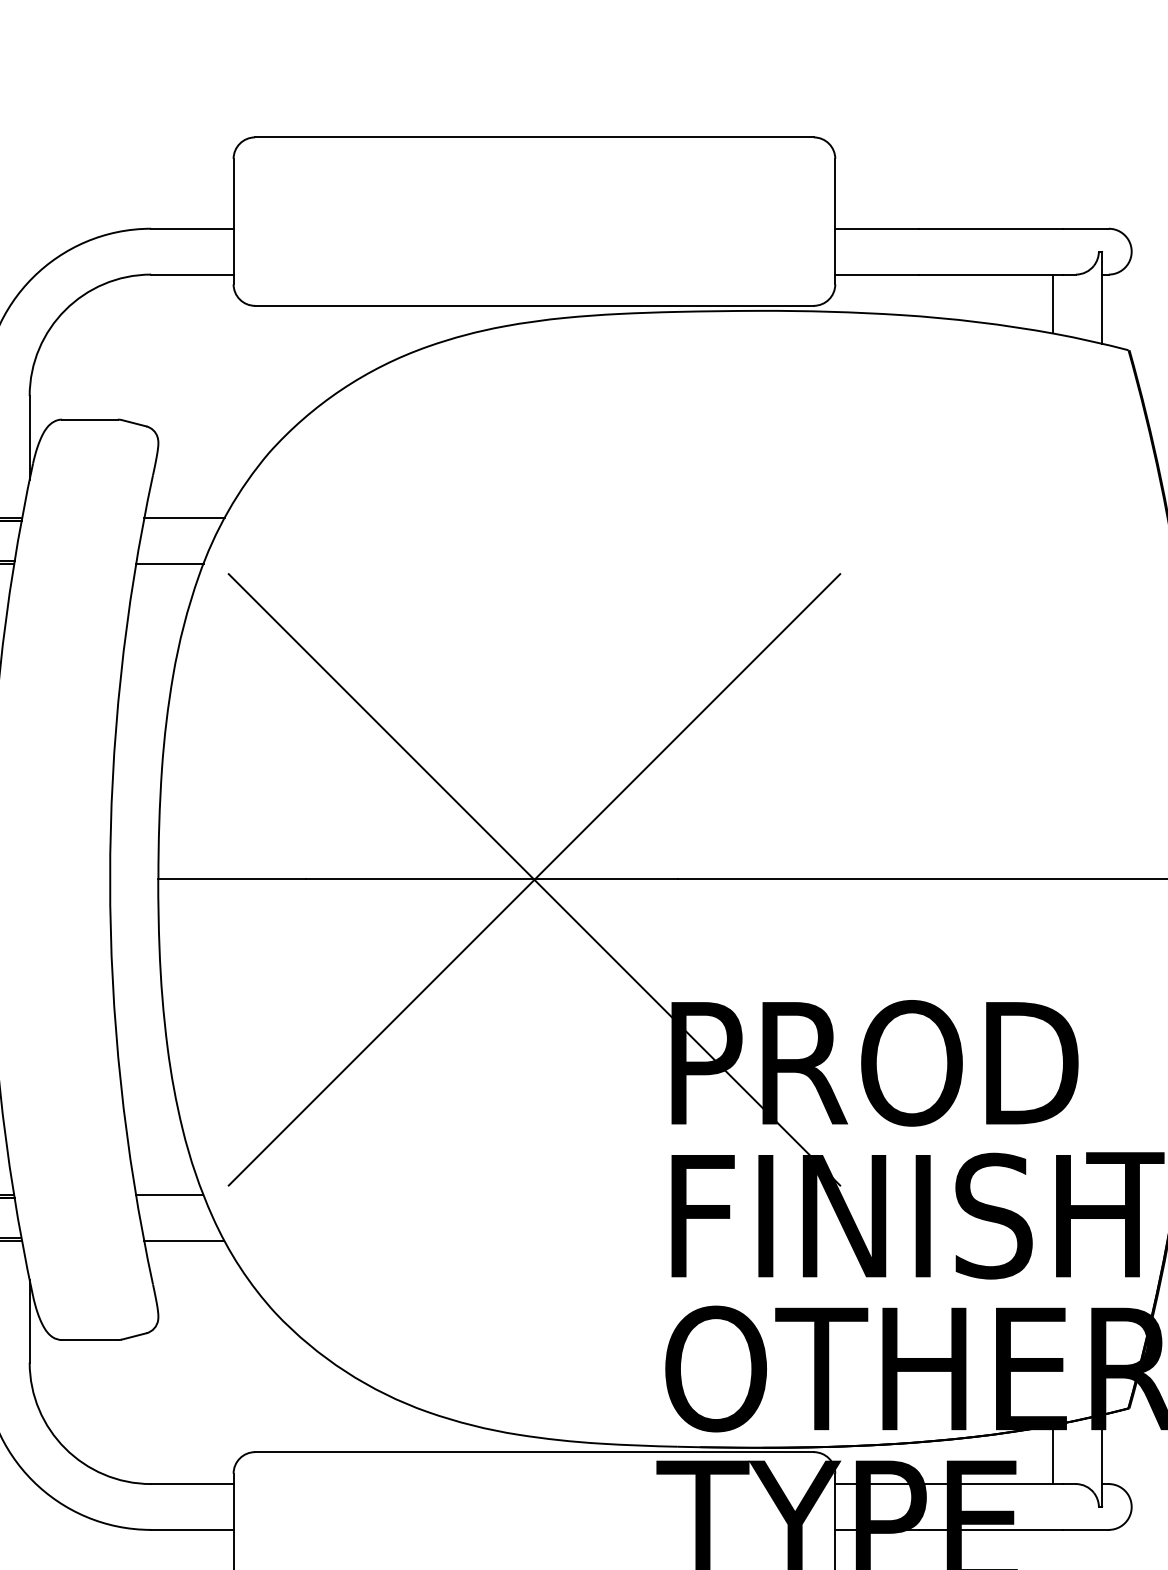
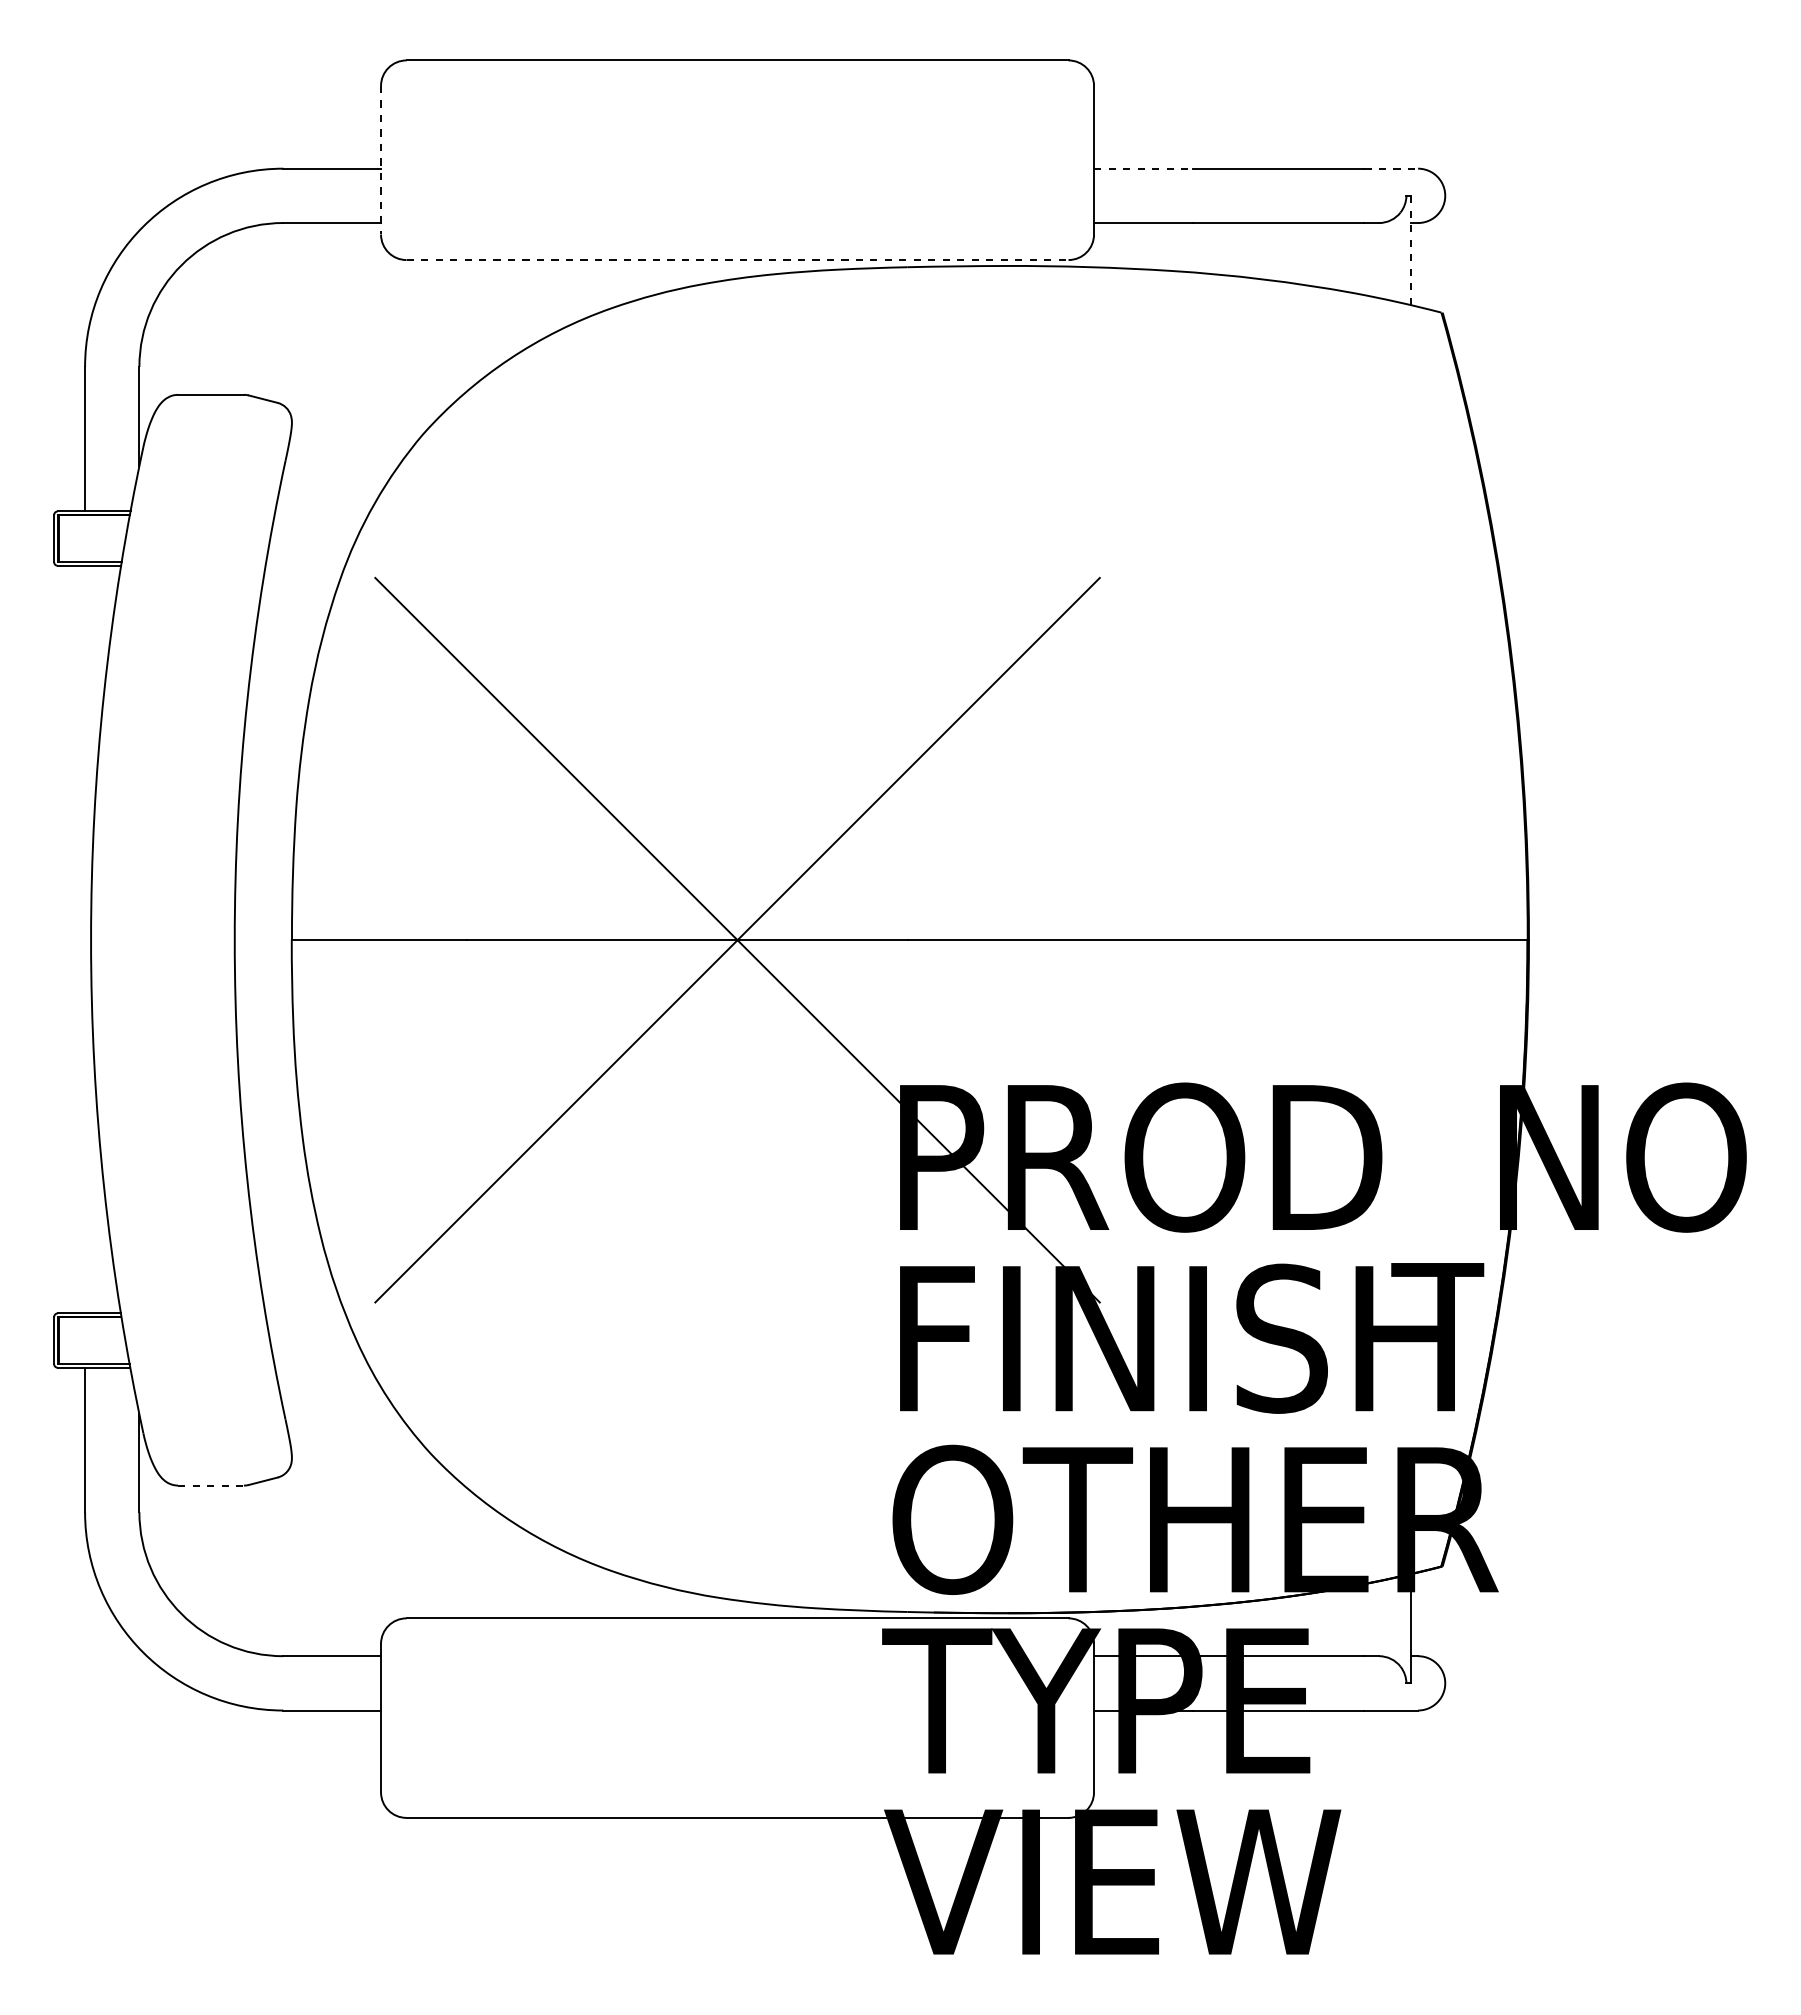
line: (233, 221) -> (380, 160), solid -> dashed
line: (877, 228) -> (1143, 168), solid -> dashed
line: (1086, 228) -> (1391, 168), solid -> dashed
line: (1102, 297) -> (1410, 250), solid -> dashed
line: (1053, 303) -> (1352, 257), removed
line: (534, 306) -> (737, 260), solid -> dashed
line: (184, 518) -> (322, 511), removed
line: (169, 563) -> (305, 565), removed
line: (169, 1194) -> (305, 1313), removed
line: (184, 1240) -> (322, 1367), removed
line: (89, 1340) -> (210, 1485), solid -> dashed
line: (1053, 1454) -> (1352, 1621), removed

